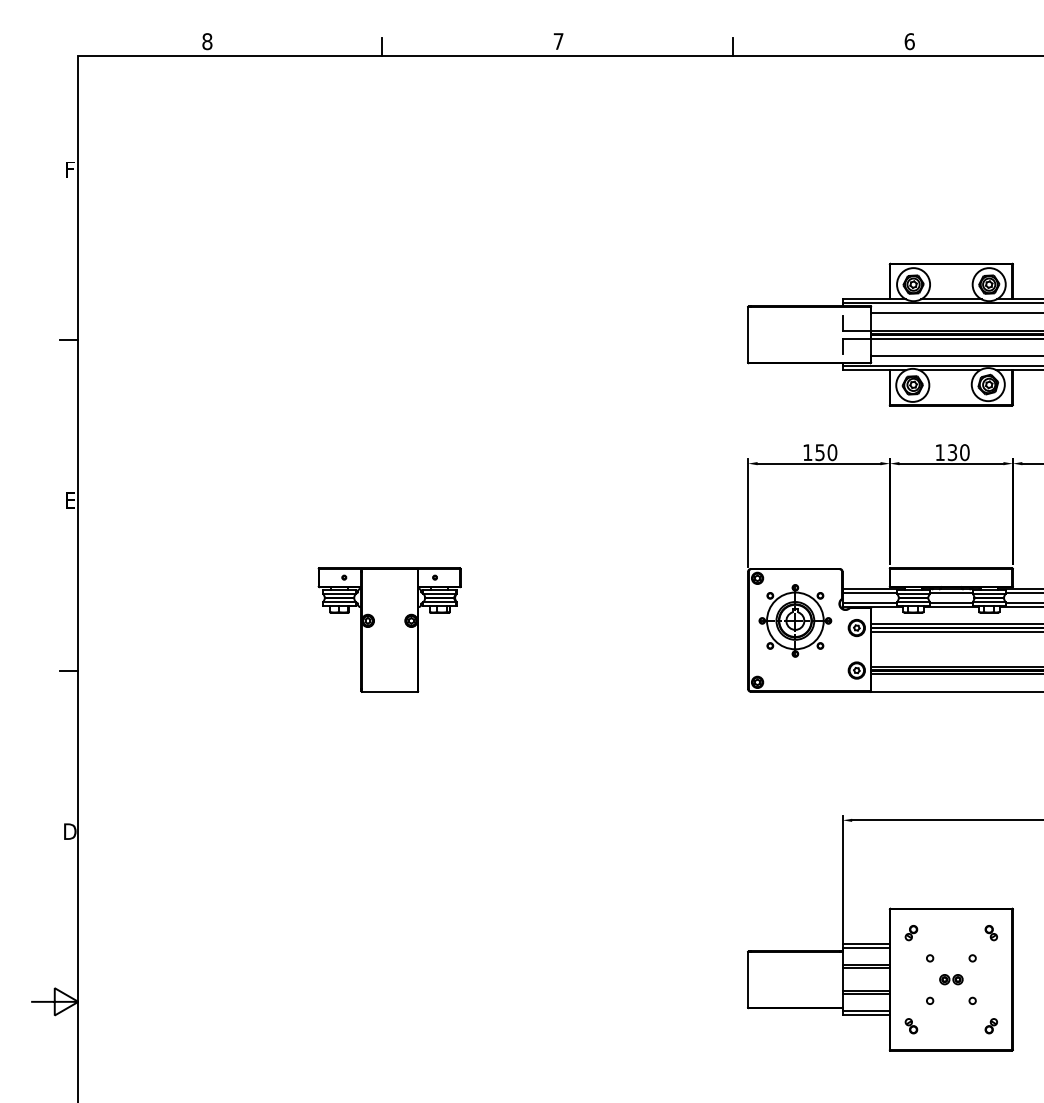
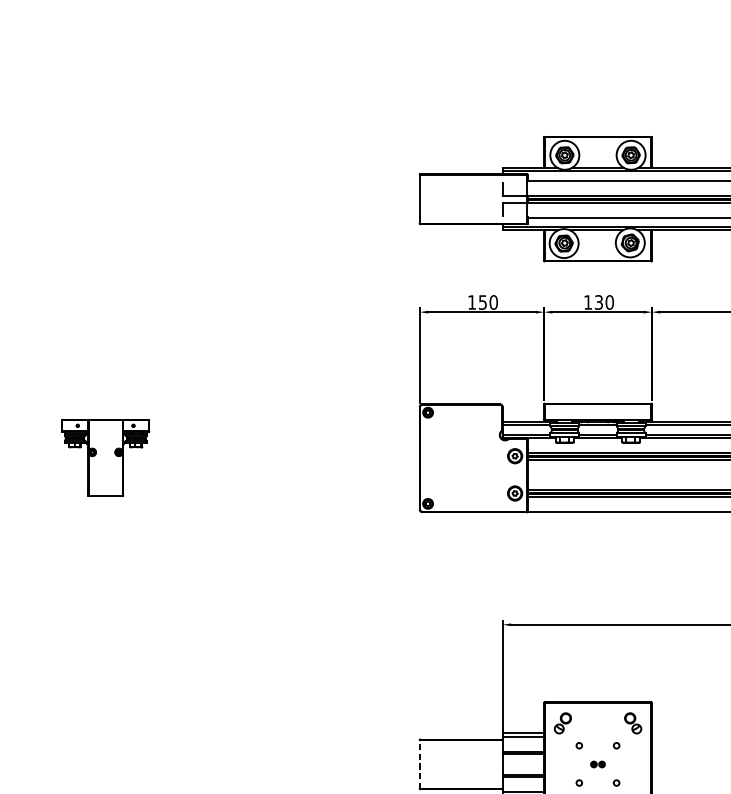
part: (795, 620) -> (461, 449), removed
part: (389, 629) -> (105, 457), size x0.7
part: (911, 933) -> (563, 723), size x1.6
part: (990, 933) -> (632, 723), size x1.6
line: (748, 979) -> (420, 764), solid -> dashed
part: (951, 979) -> (598, 764), size x0.7

